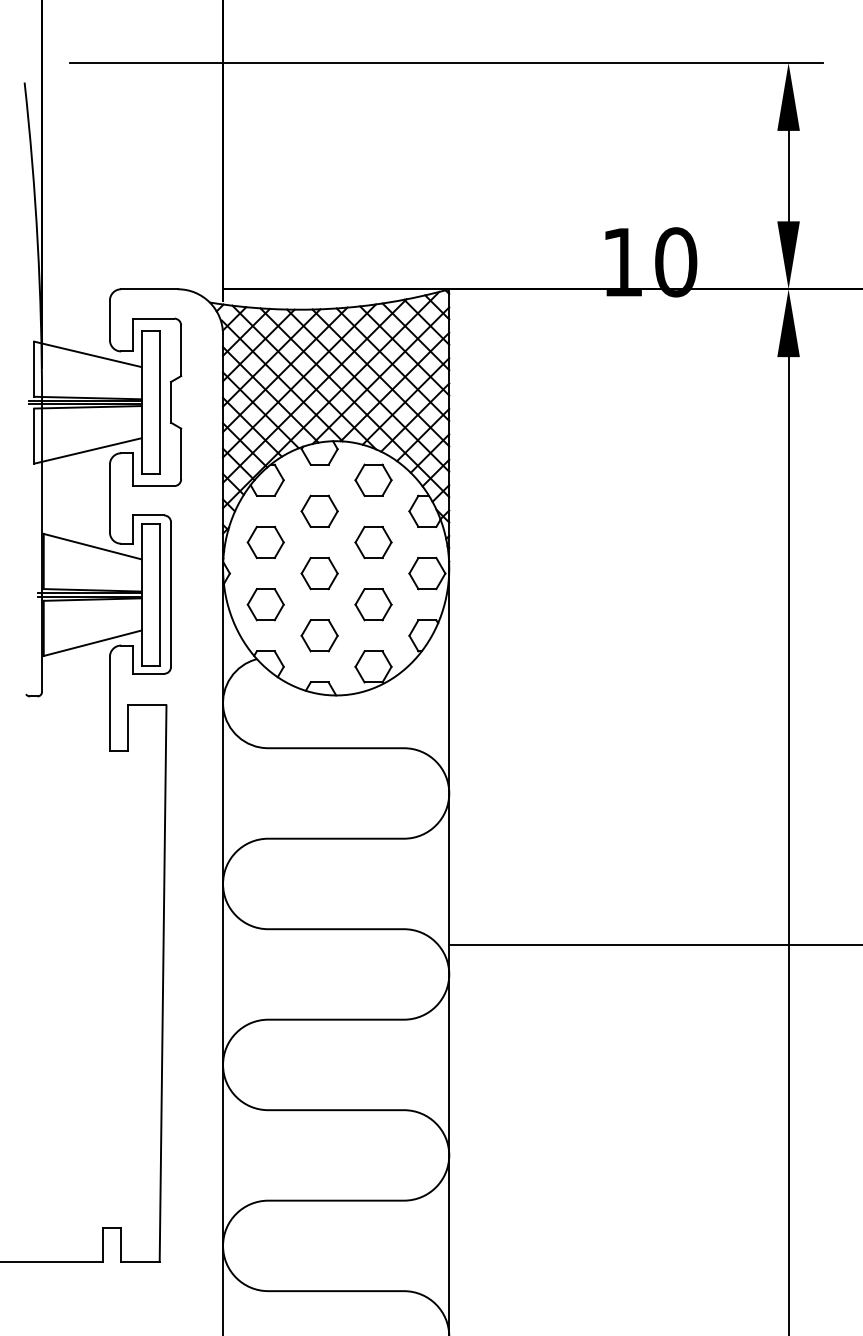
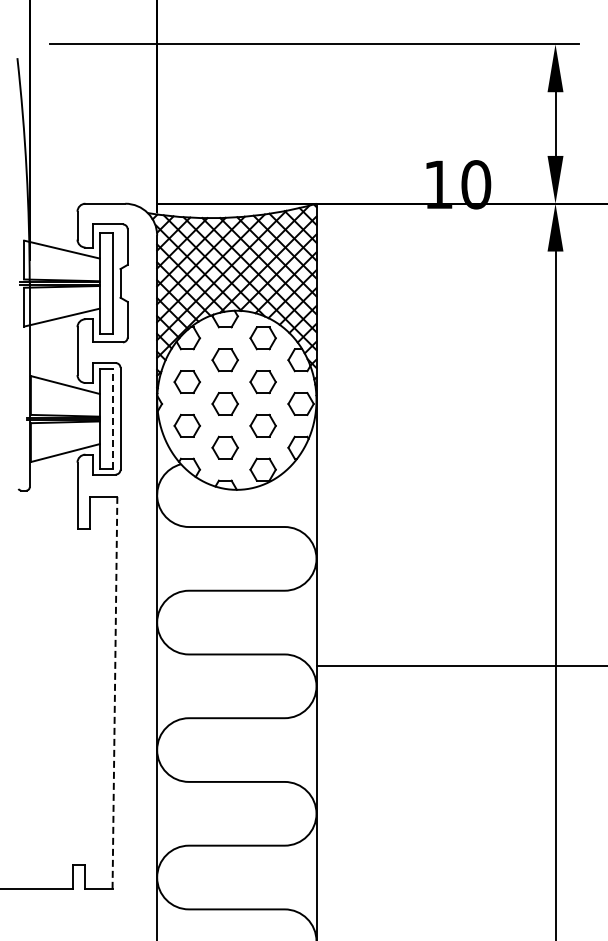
line: (159, 594) -> (112, 418), solid -> dashed
line: (162, 983) -> (114, 692), solid -> dashed

